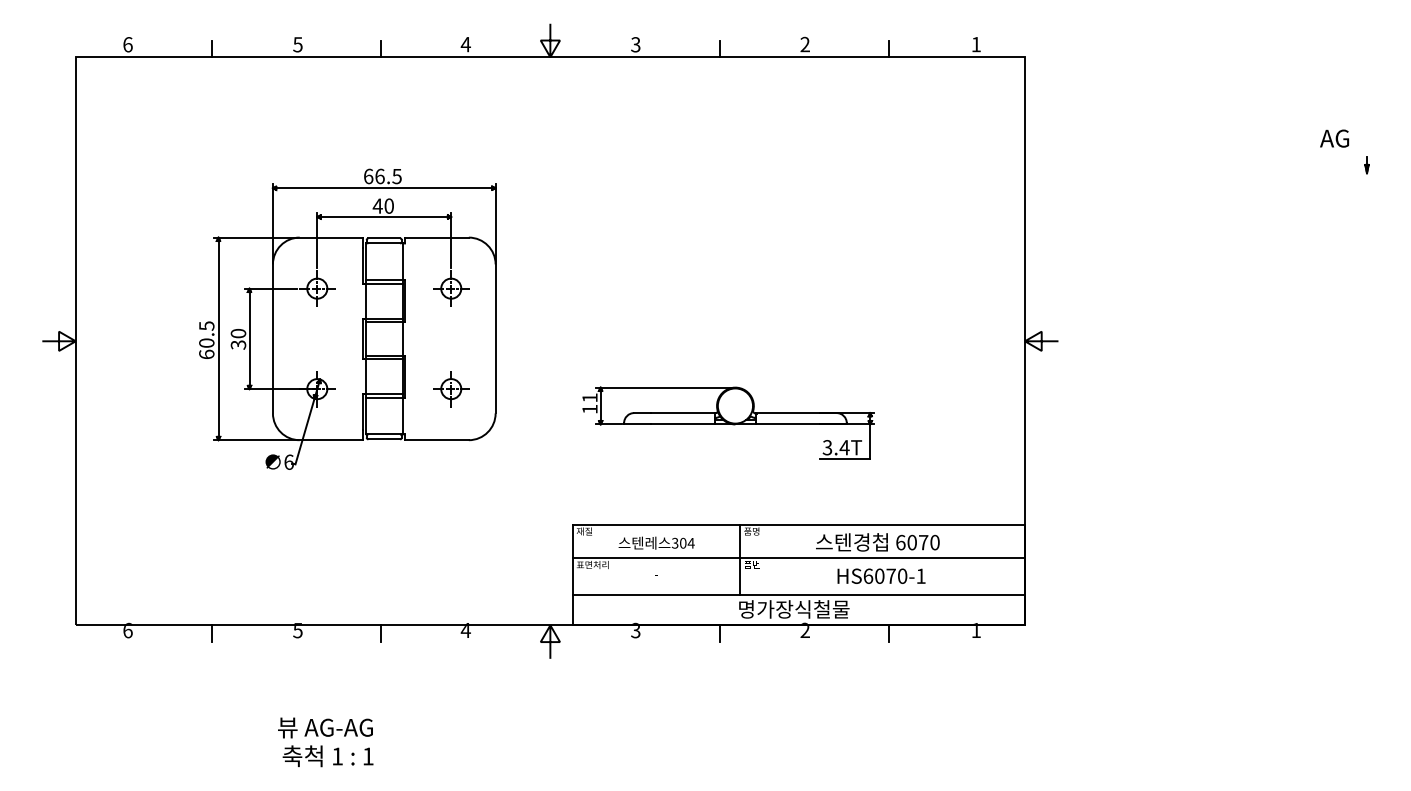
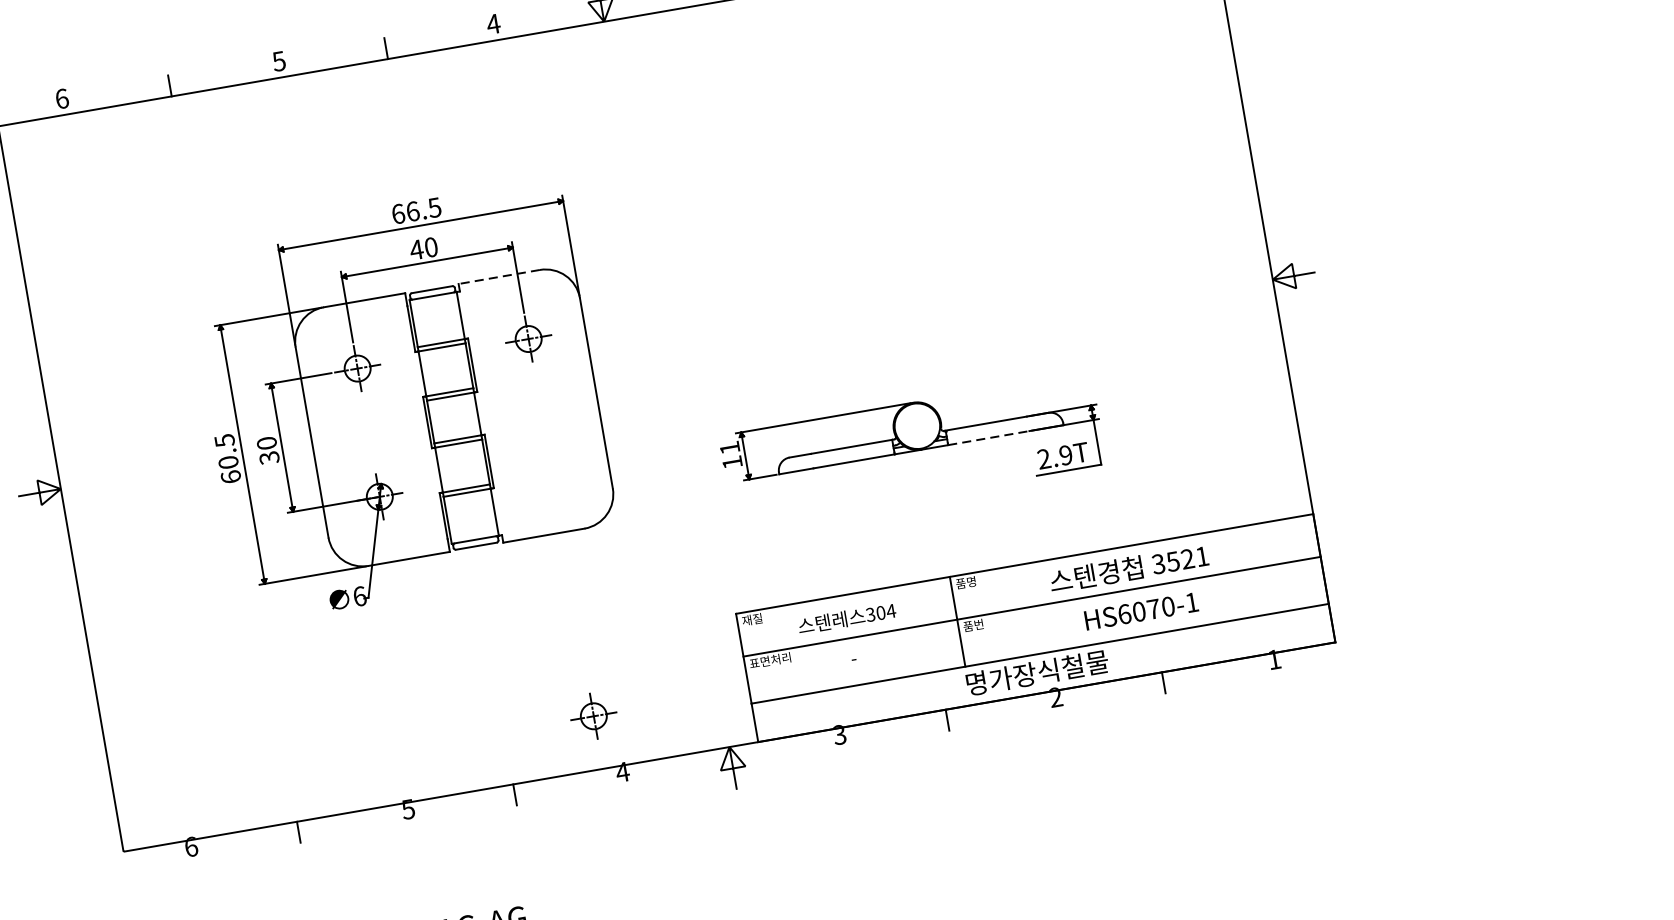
line: (437, 237) -> (499, 276), solid -> dashed
part: (451, 389) -> (594, 716), moved
line: (788, 424) -> (989, 438), solid -> dashed
text: (835, 447) -> (1054, 457), 3.4T -> 2.9T
text: (917, 542) -> (1179, 560), 6070 -> 3521

